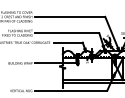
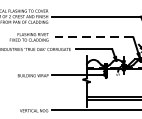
line: (67, 33) -> (92, 37), solid -> dashed

